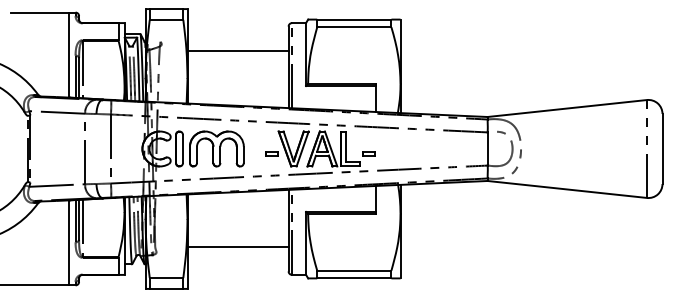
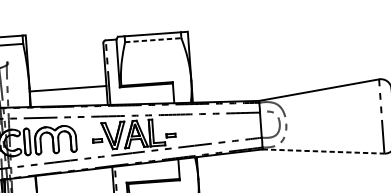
line: (354, 27) -> (153, 40), solid -> dashed
line: (237, 51) -> (67, 89), moved
line: (567, 189) -> (323, 151), solid -> dashed

